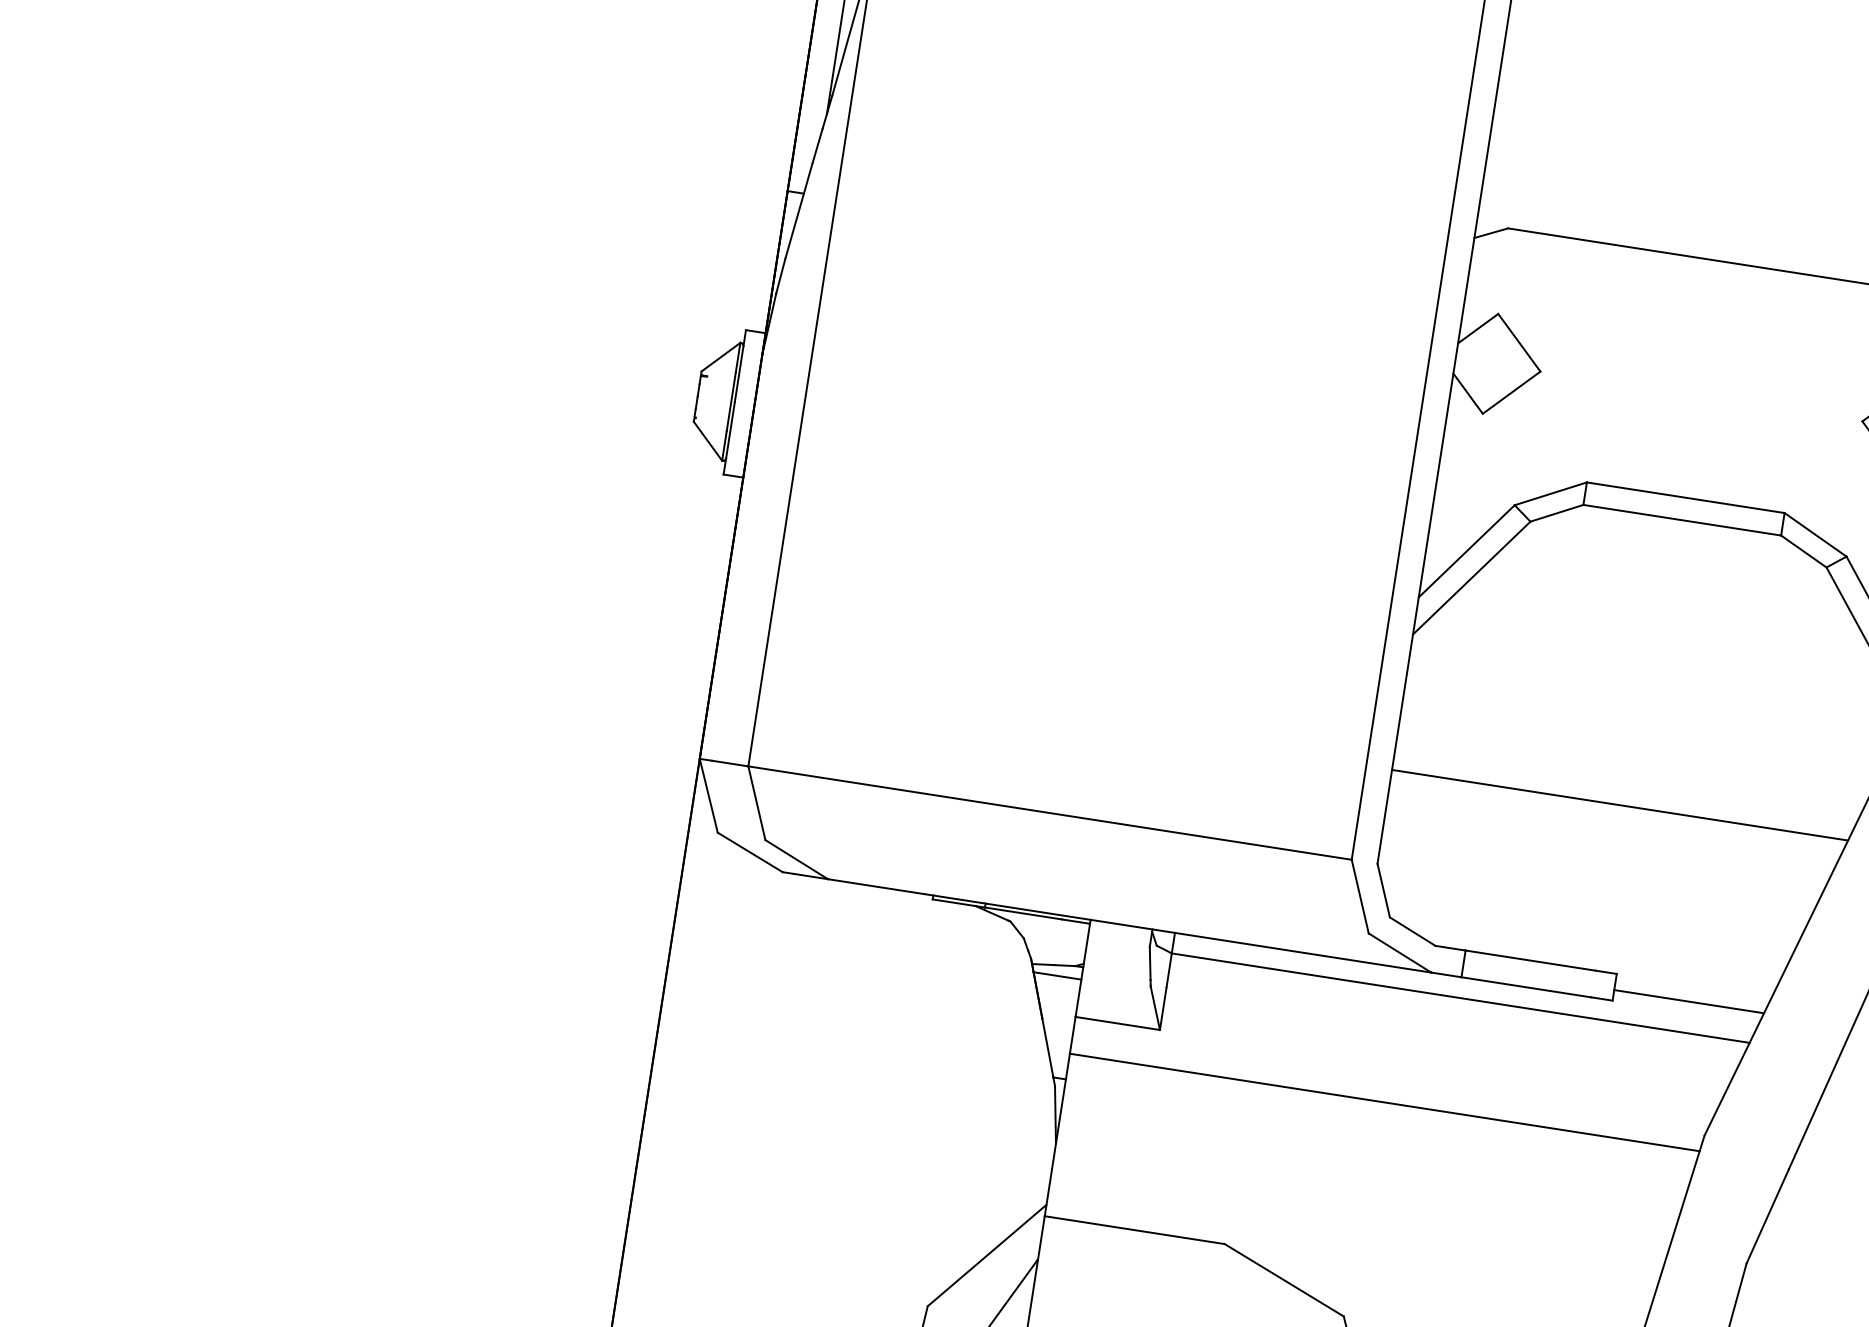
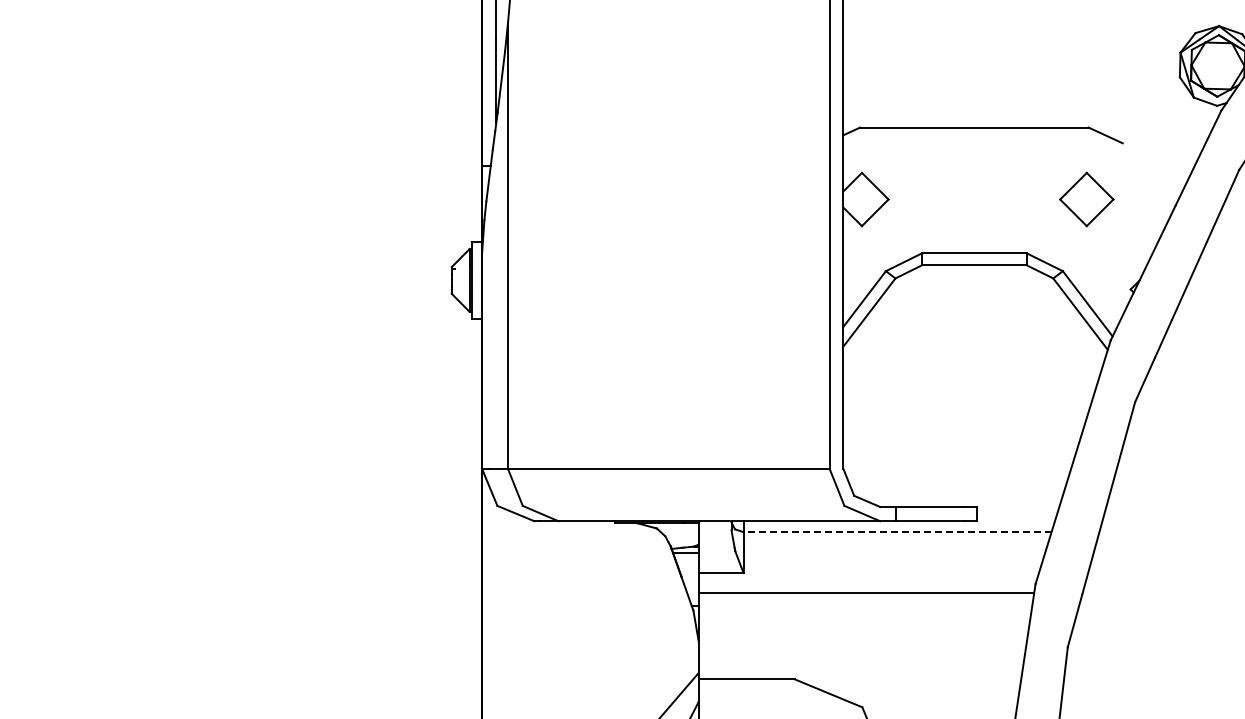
line: (1619, 804) -> (964, 418), removed
line: (1460, 998) -> (897, 532), solid -> dashed
line: (1688, 1001) -> (1016, 515), removed

